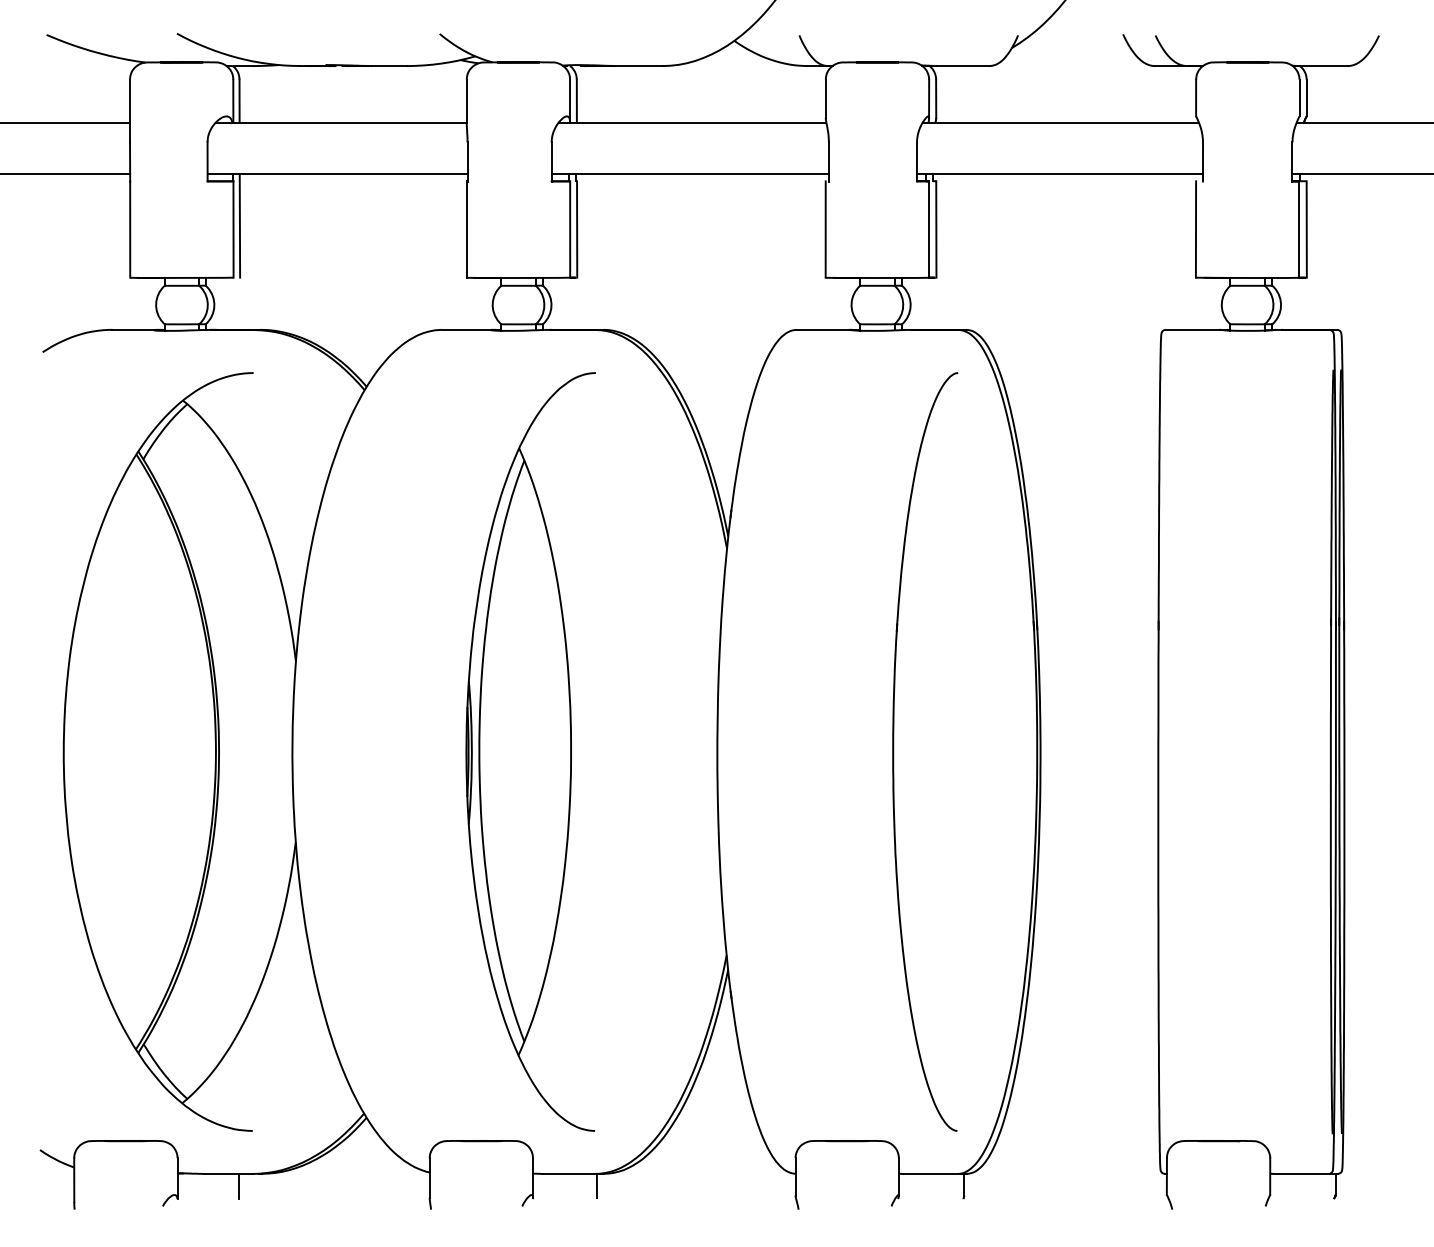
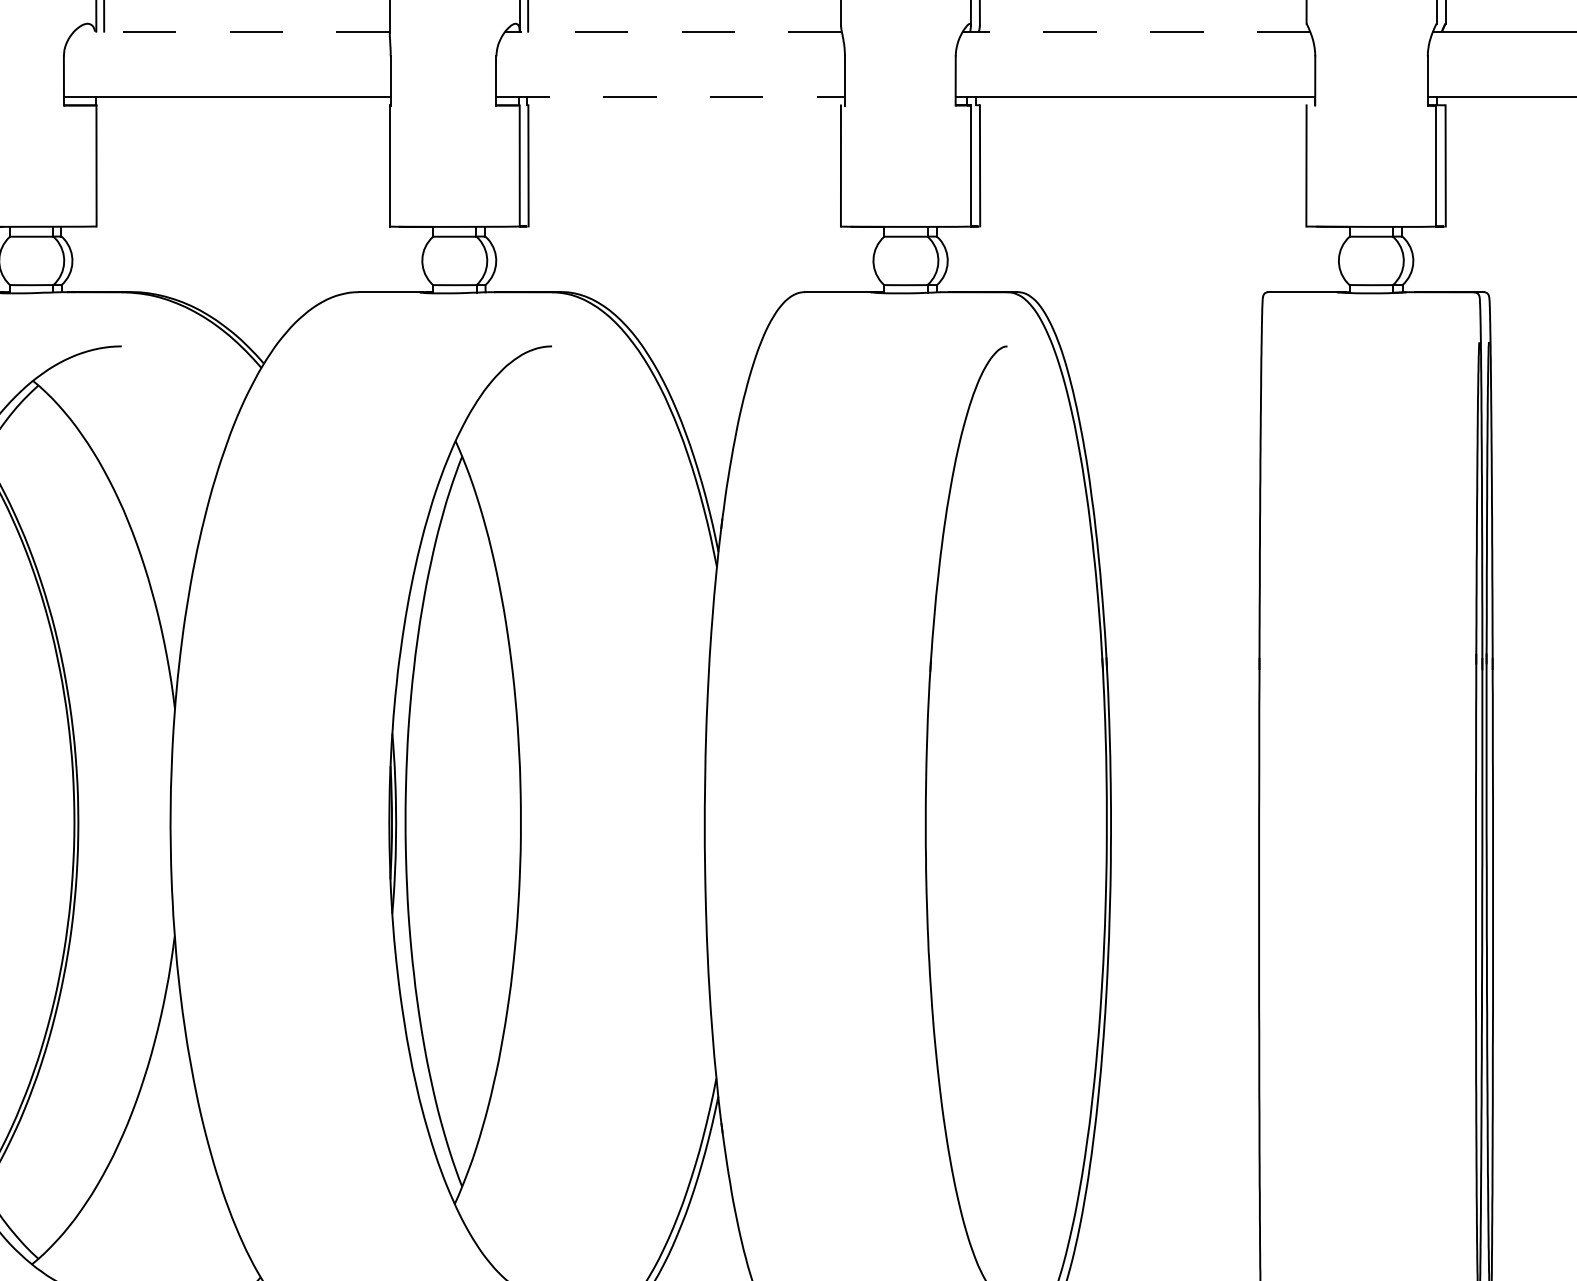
line: (341, 122) -> (232, 31), solid -> dashed
line: (692, 122) -> (673, 31), solid -> dashed
line: (1060, 122) -> (1136, 31), solid -> dashed
line: (690, 174) -> (670, 96), solid -> dashed
line: (239, 225) -> (104, 160), removed

